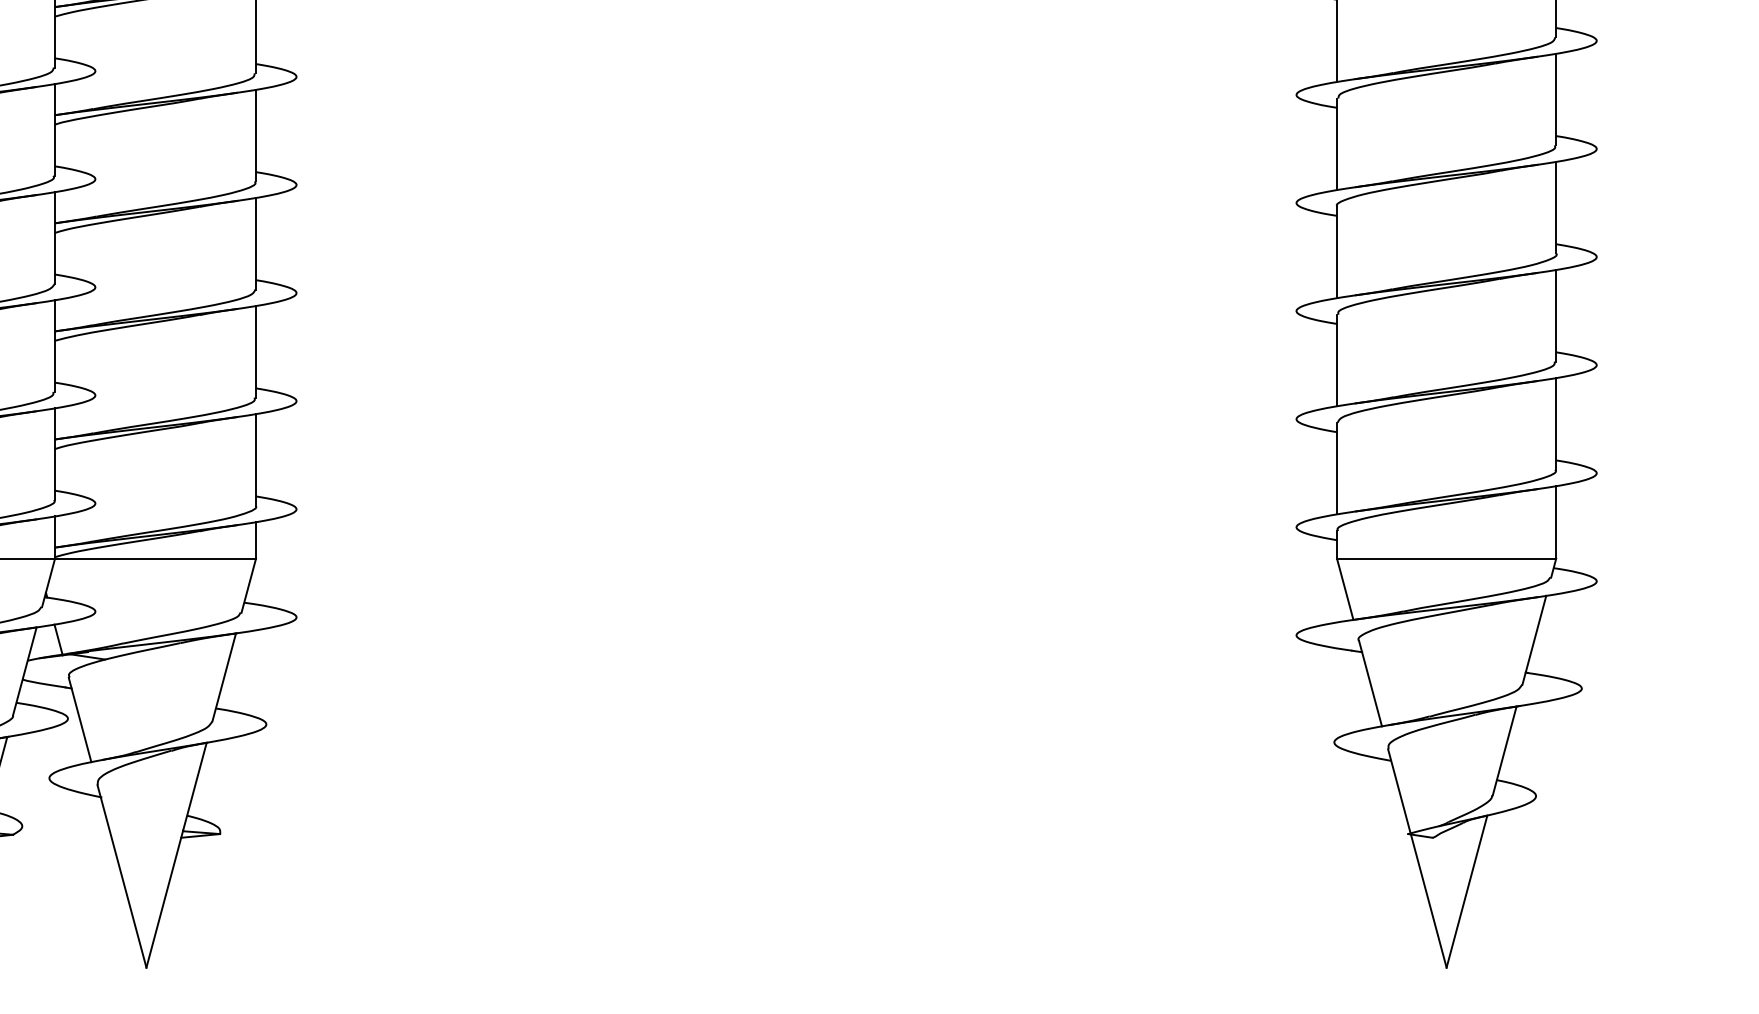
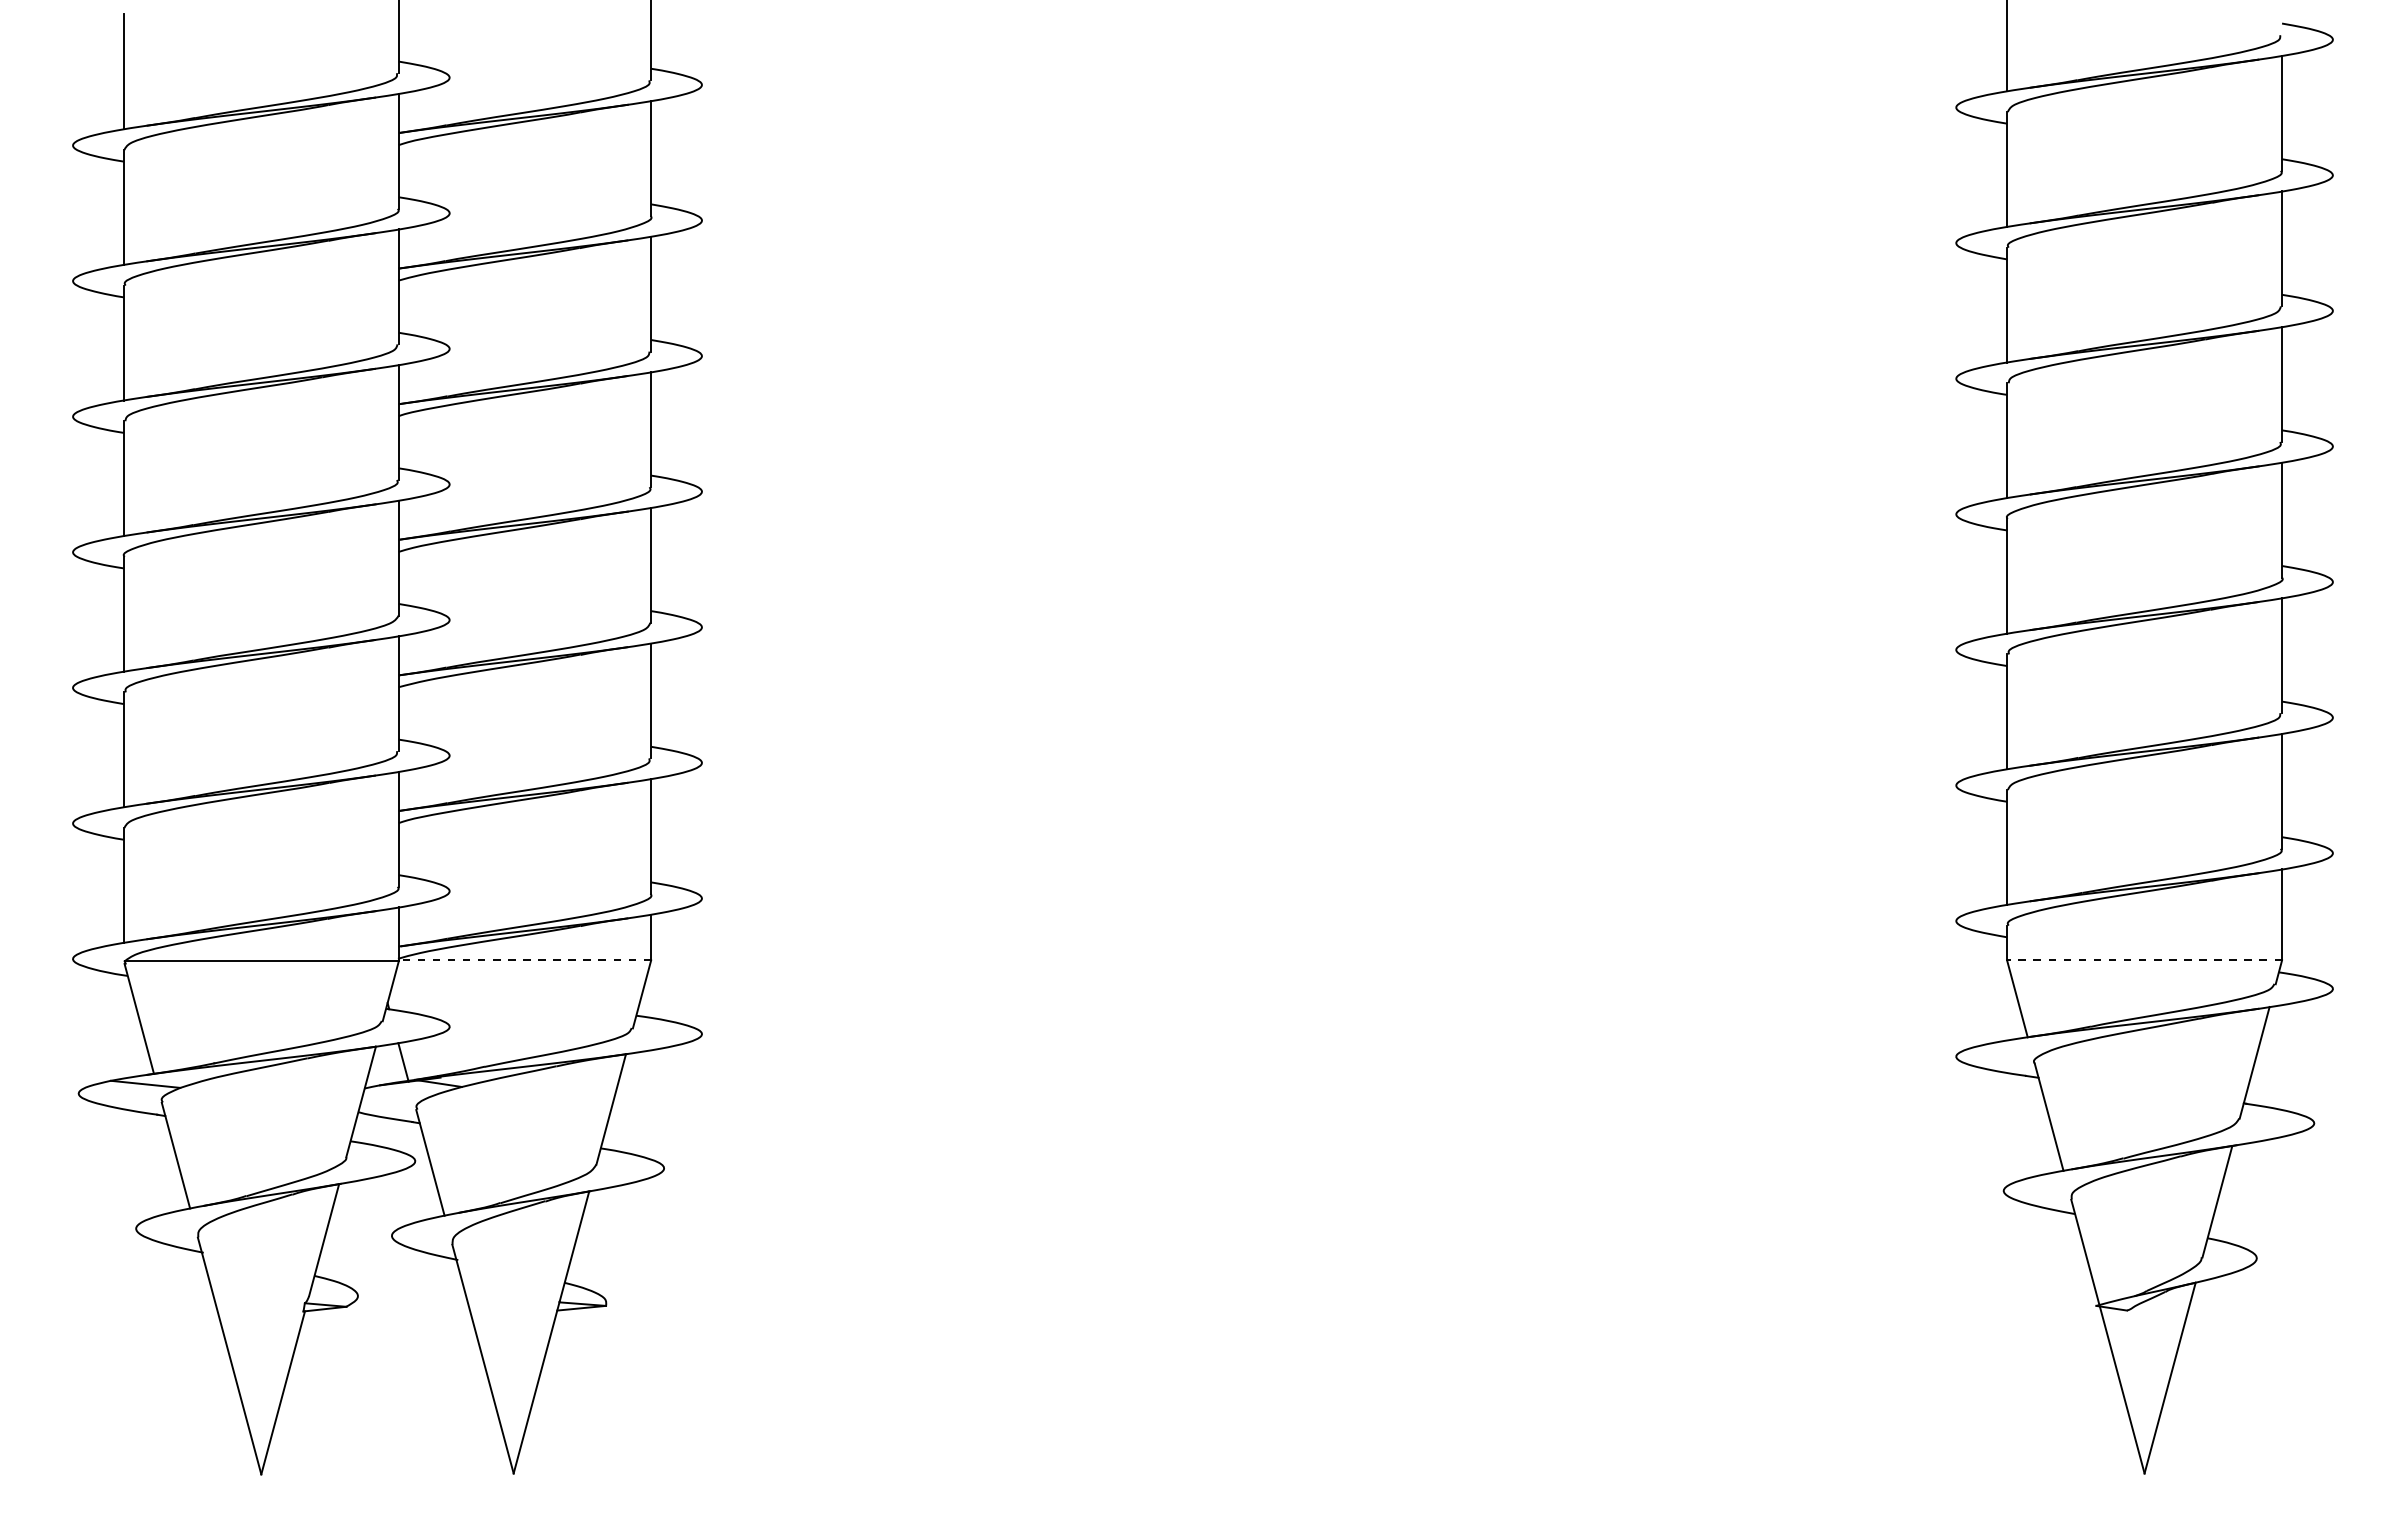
line: (155, 558) -> (524, 960), solid -> dashed
line: (1446, 558) -> (2144, 960), solid -> dashed

